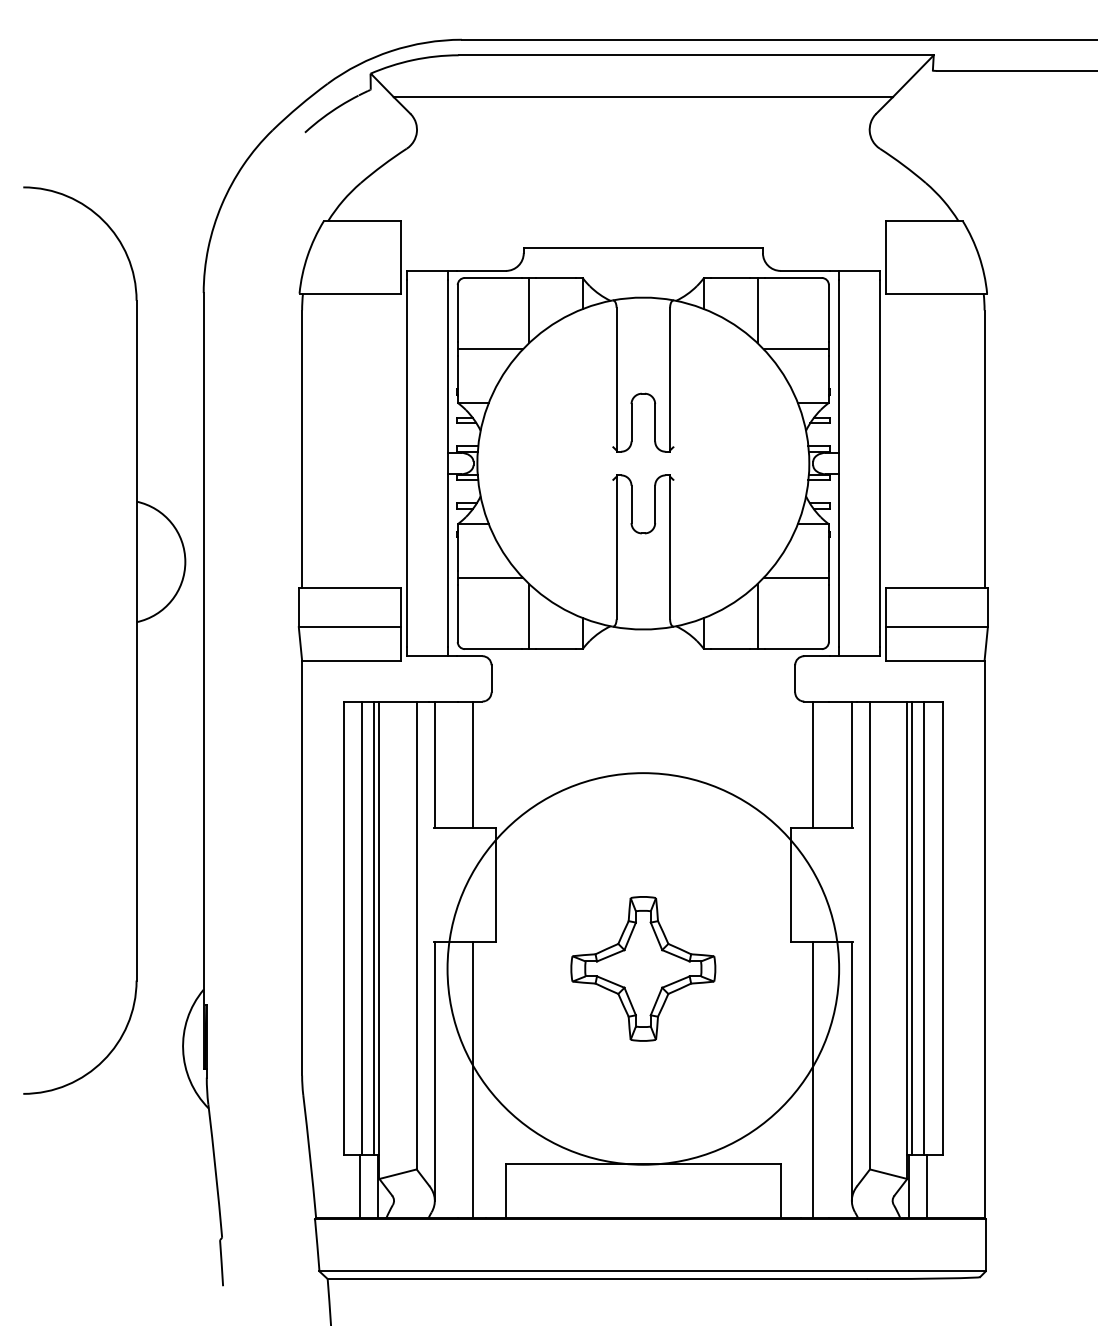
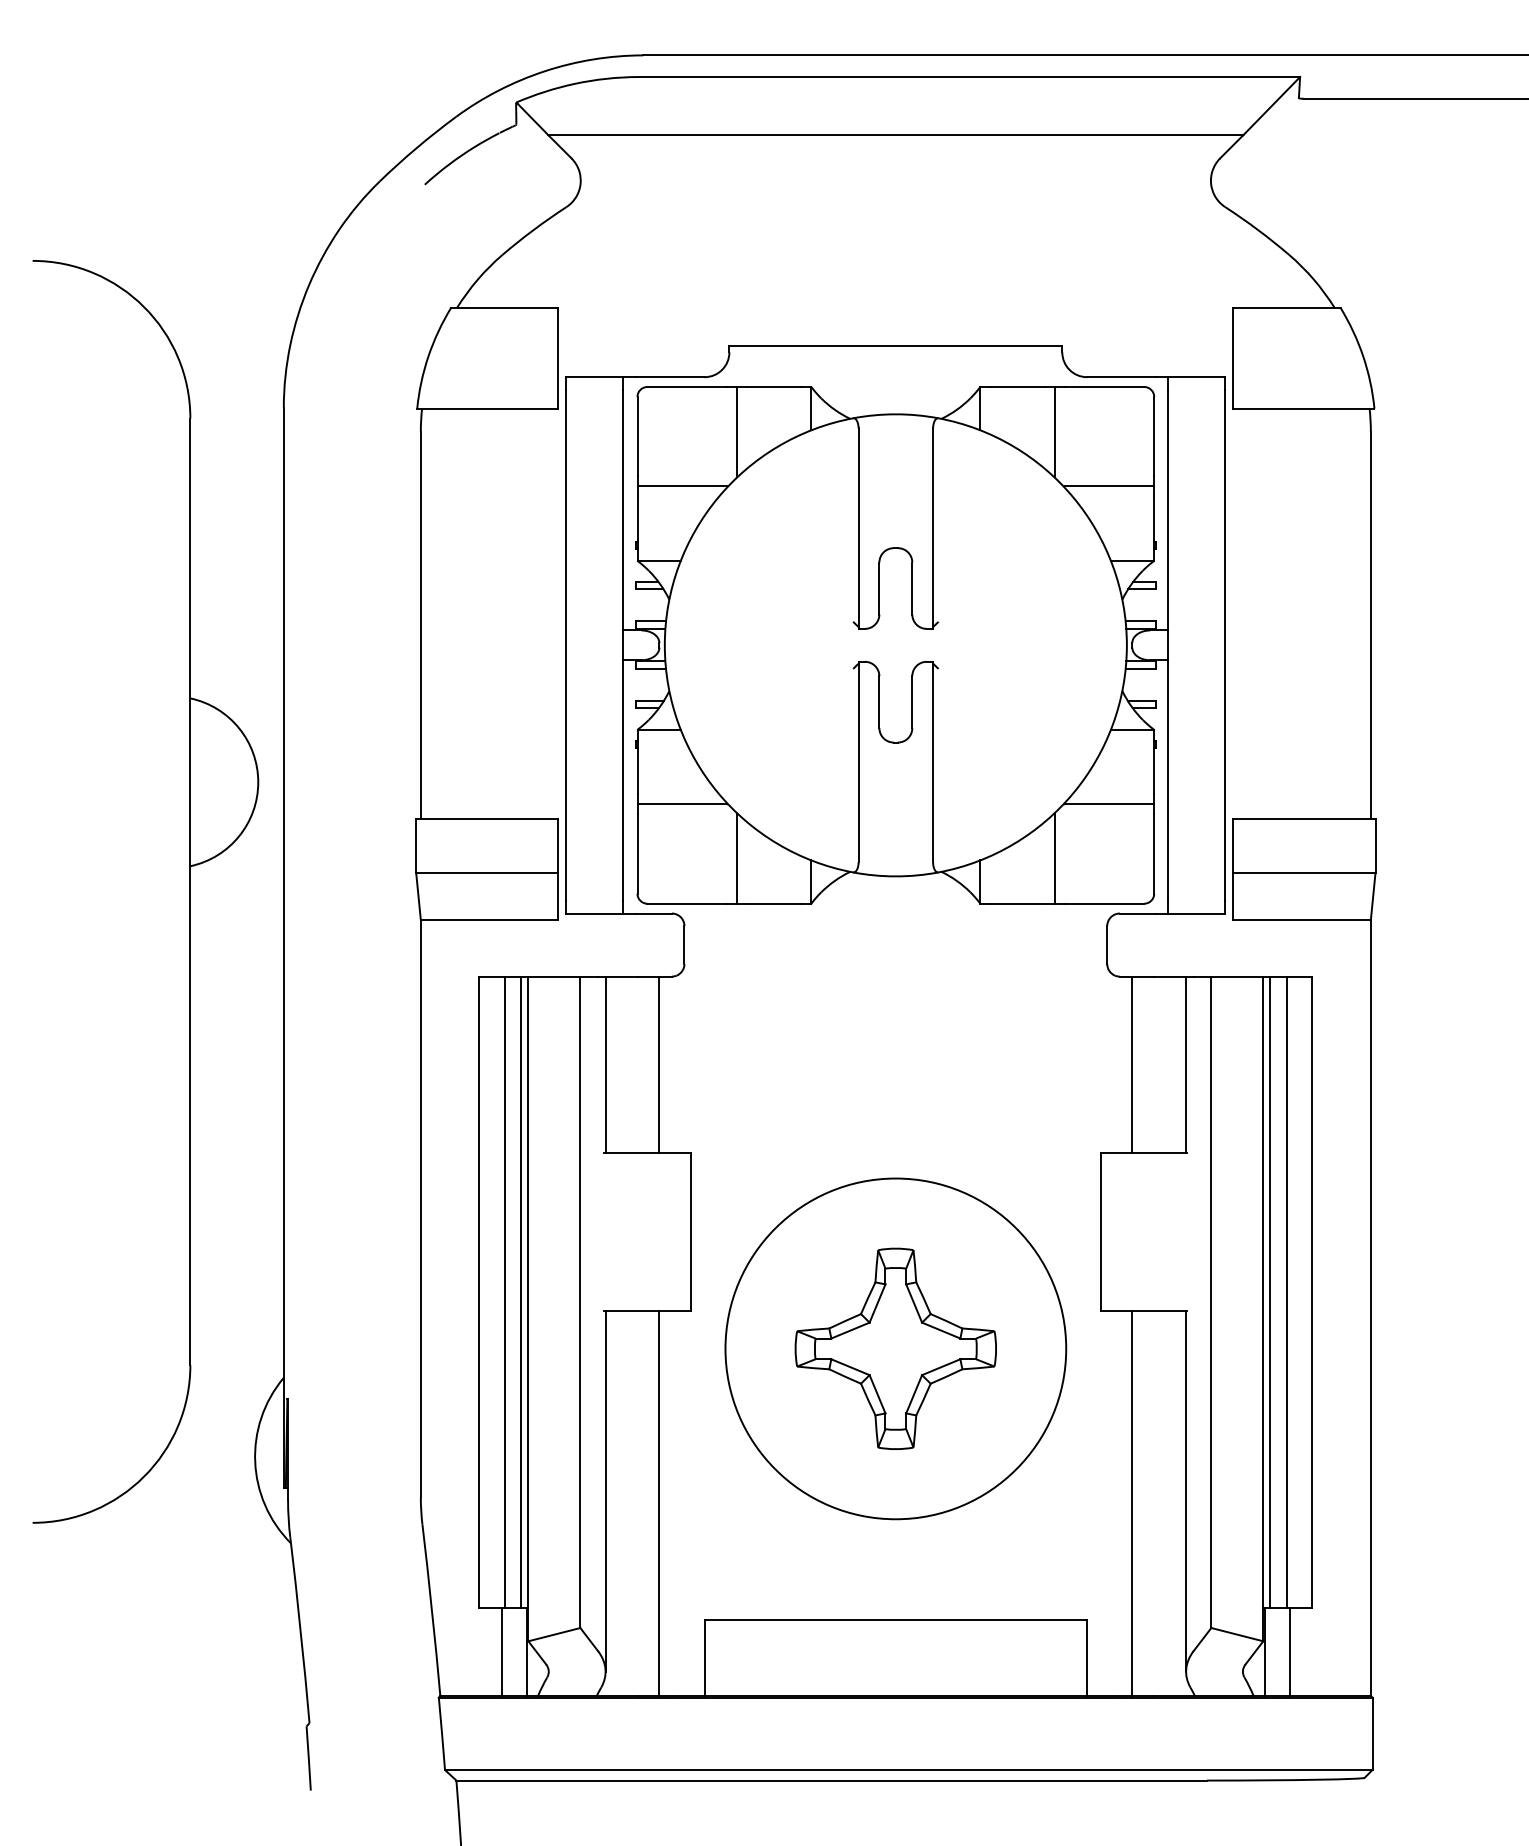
circle: (642, 968) -> (894, 1348), size x0.62

